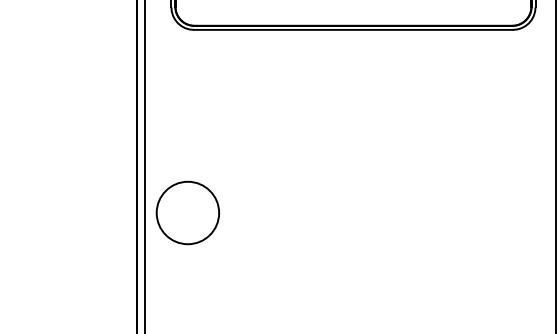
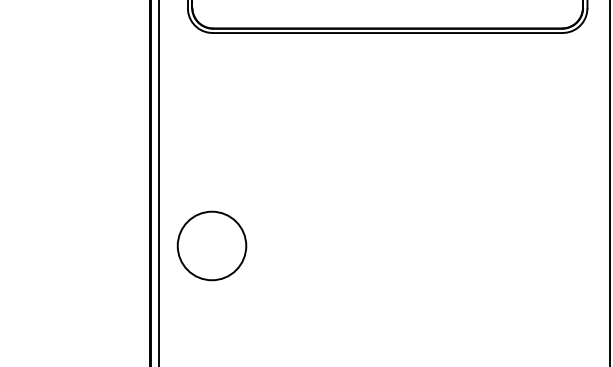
circle: (187, 212) -> (211, 245), moved

